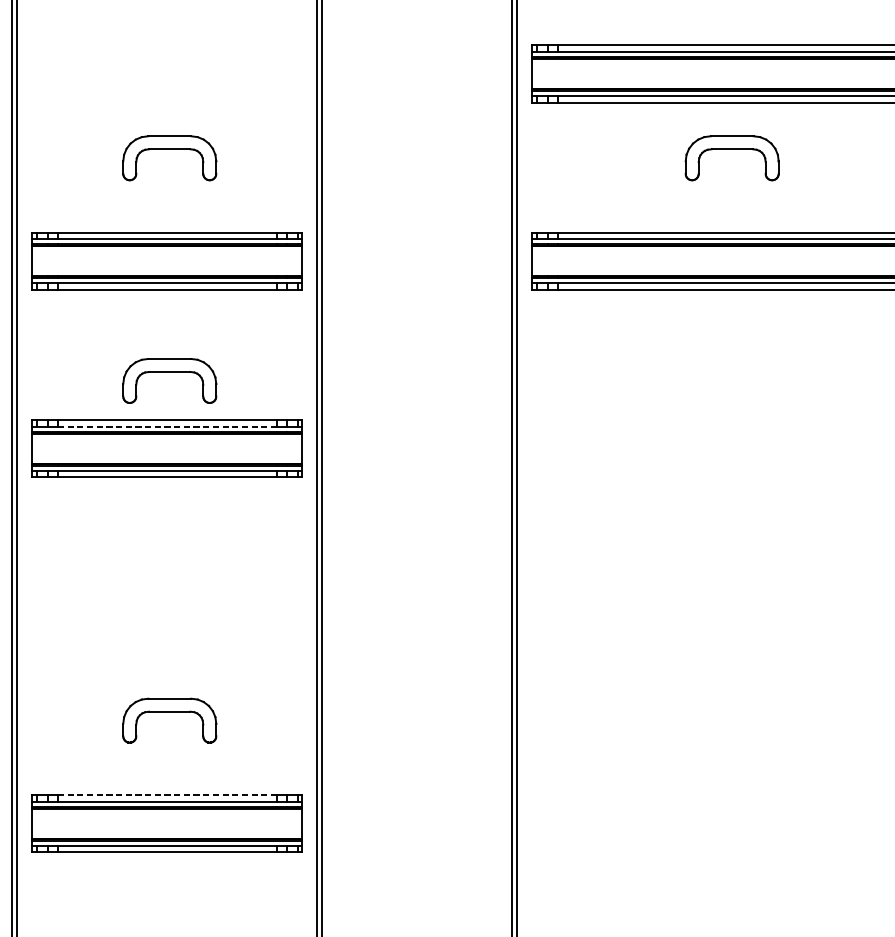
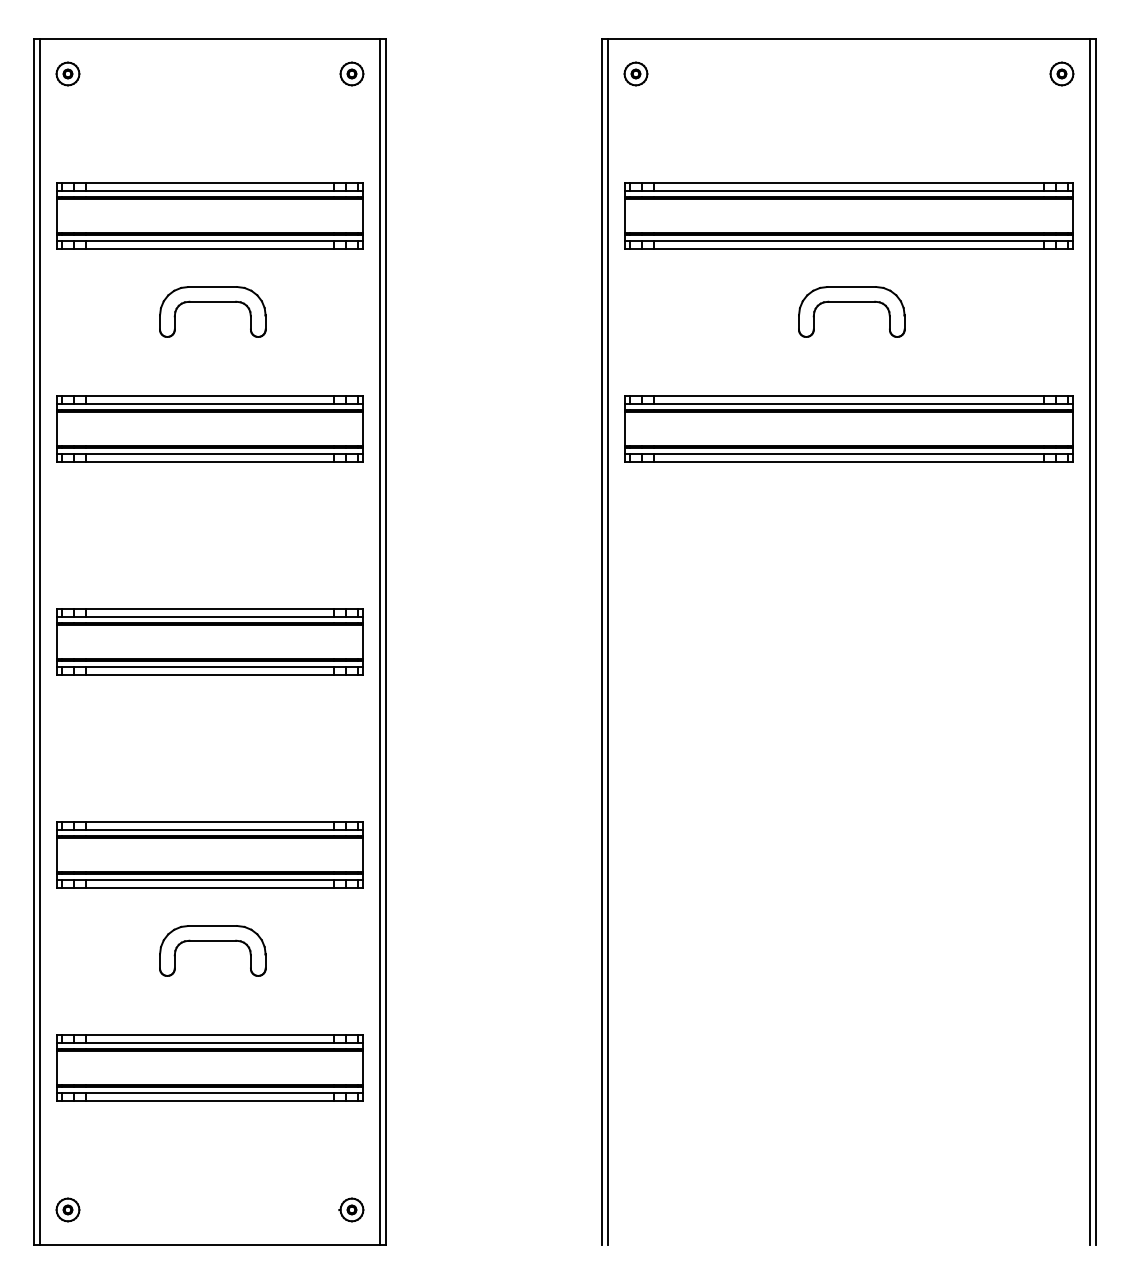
part: (166, 73) -> (209, 215), added
part: (169, 372) -> (212, 555), removed
line: (167, 427) -> (210, 617), dashed -> solid
part: (166, 635) -> (209, 854), added
line: (167, 795) -> (210, 1035), dashed -> solid

